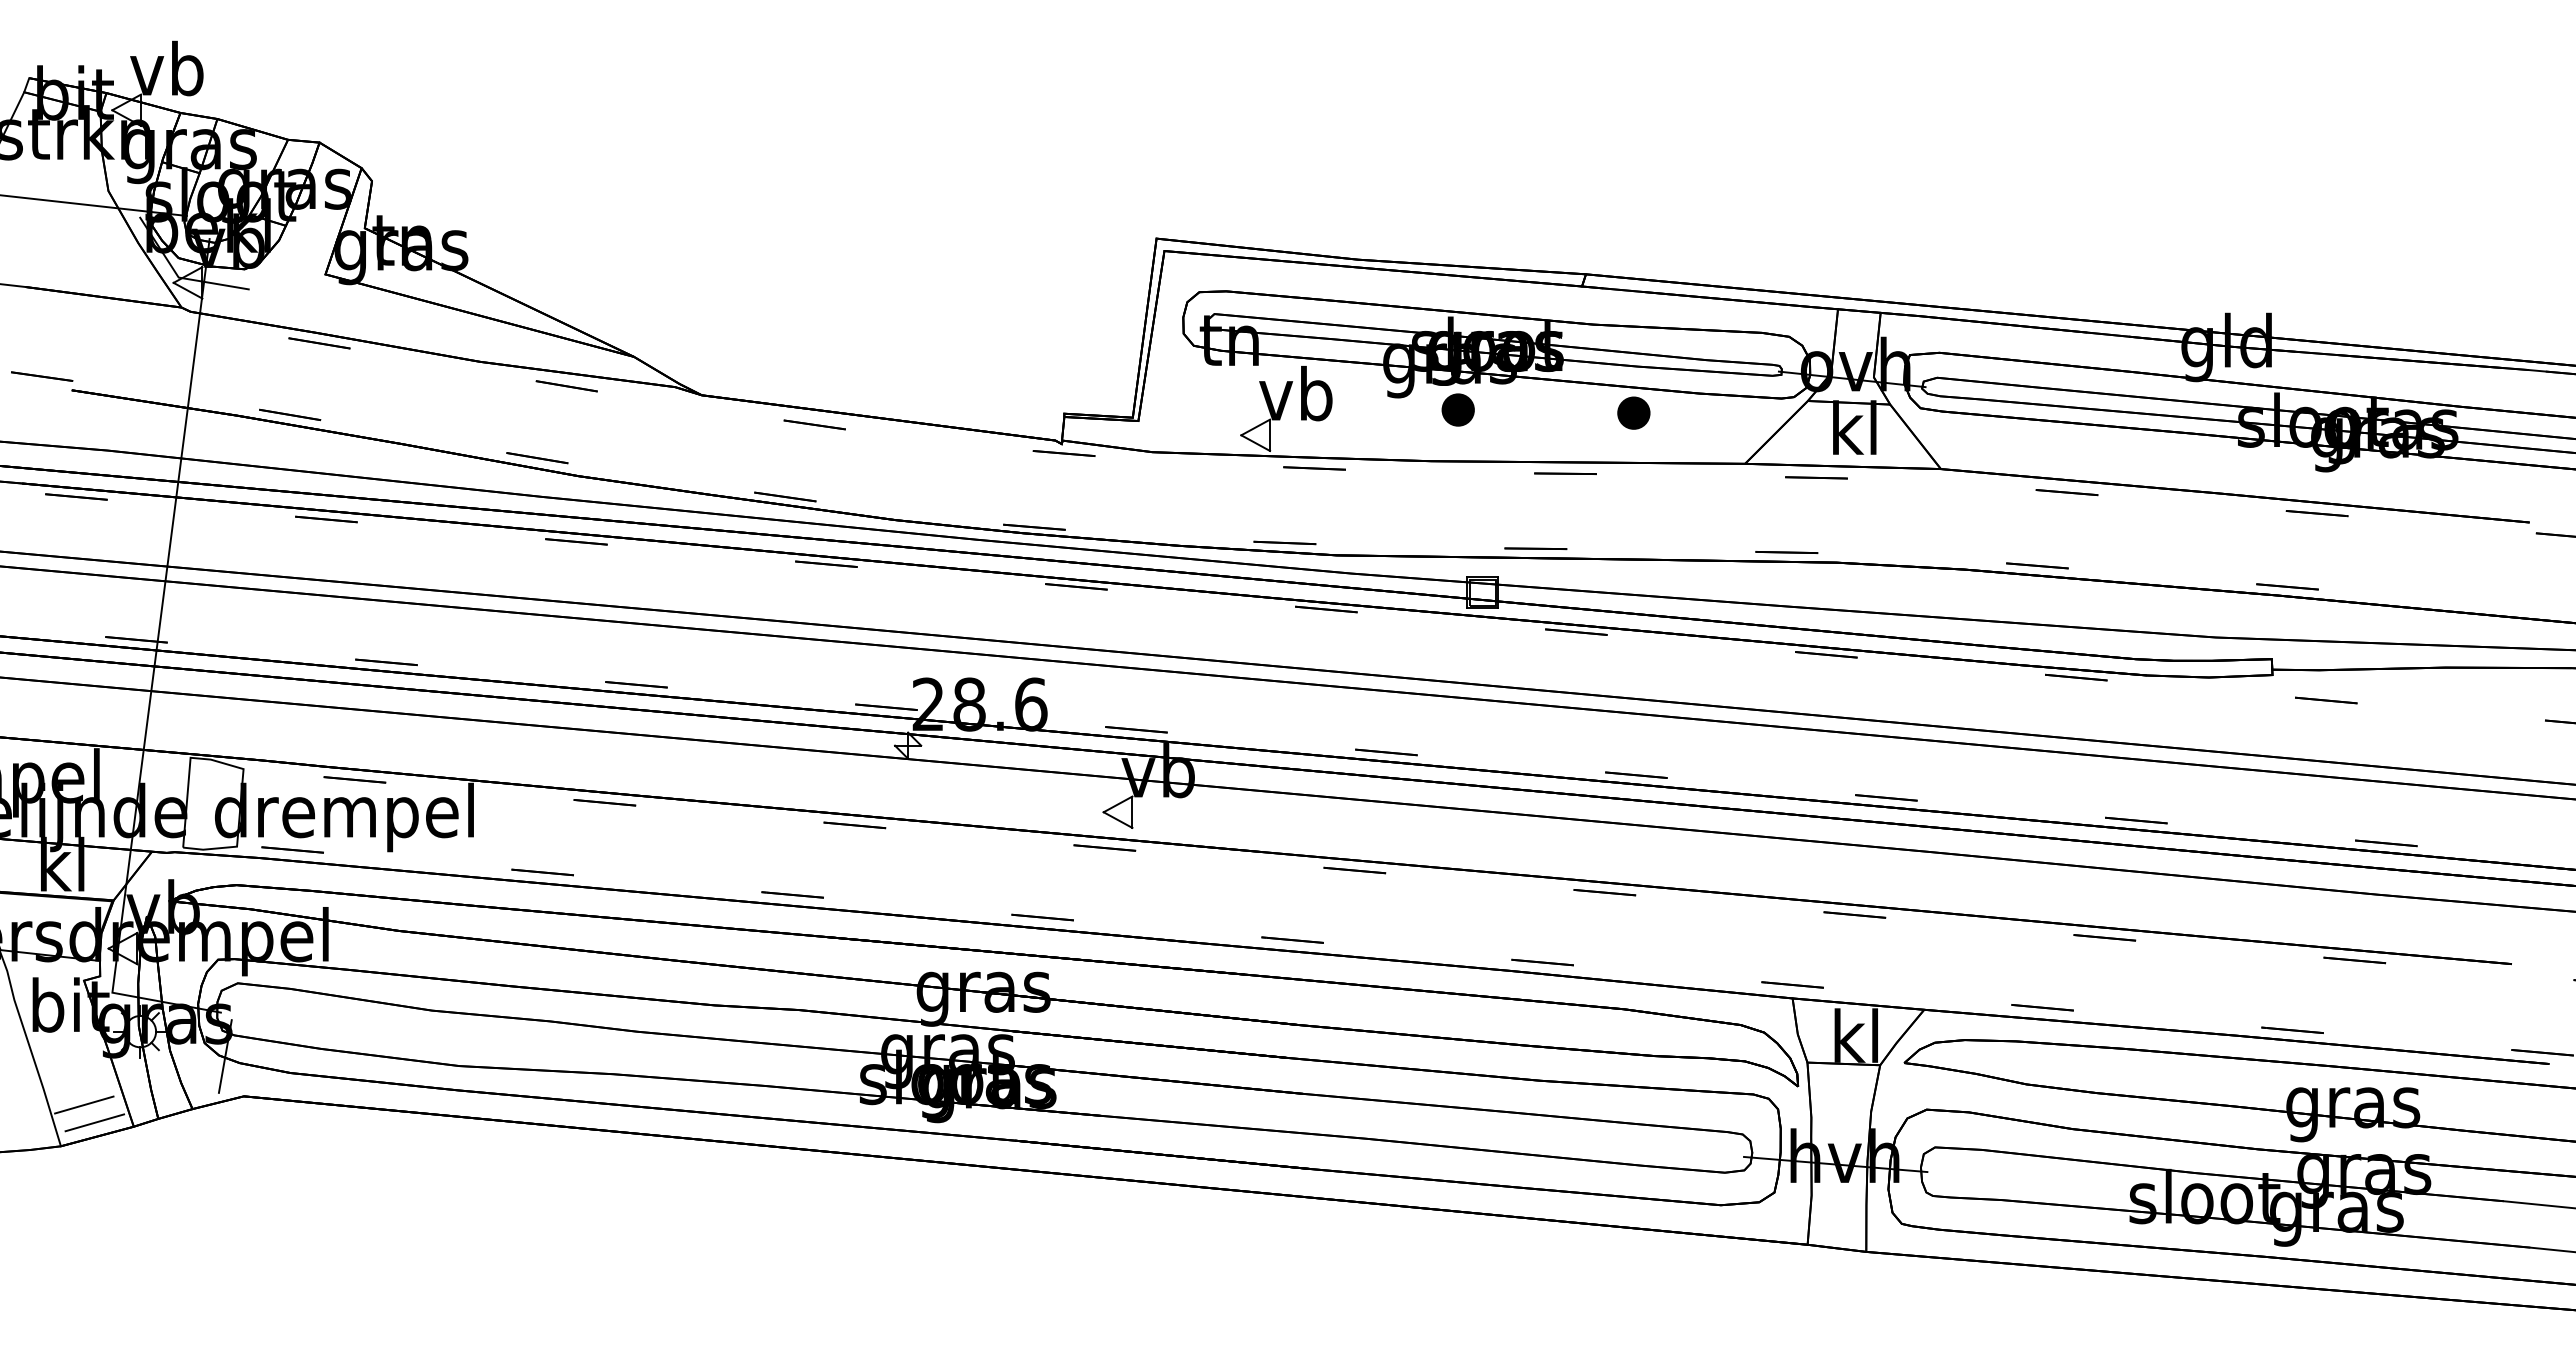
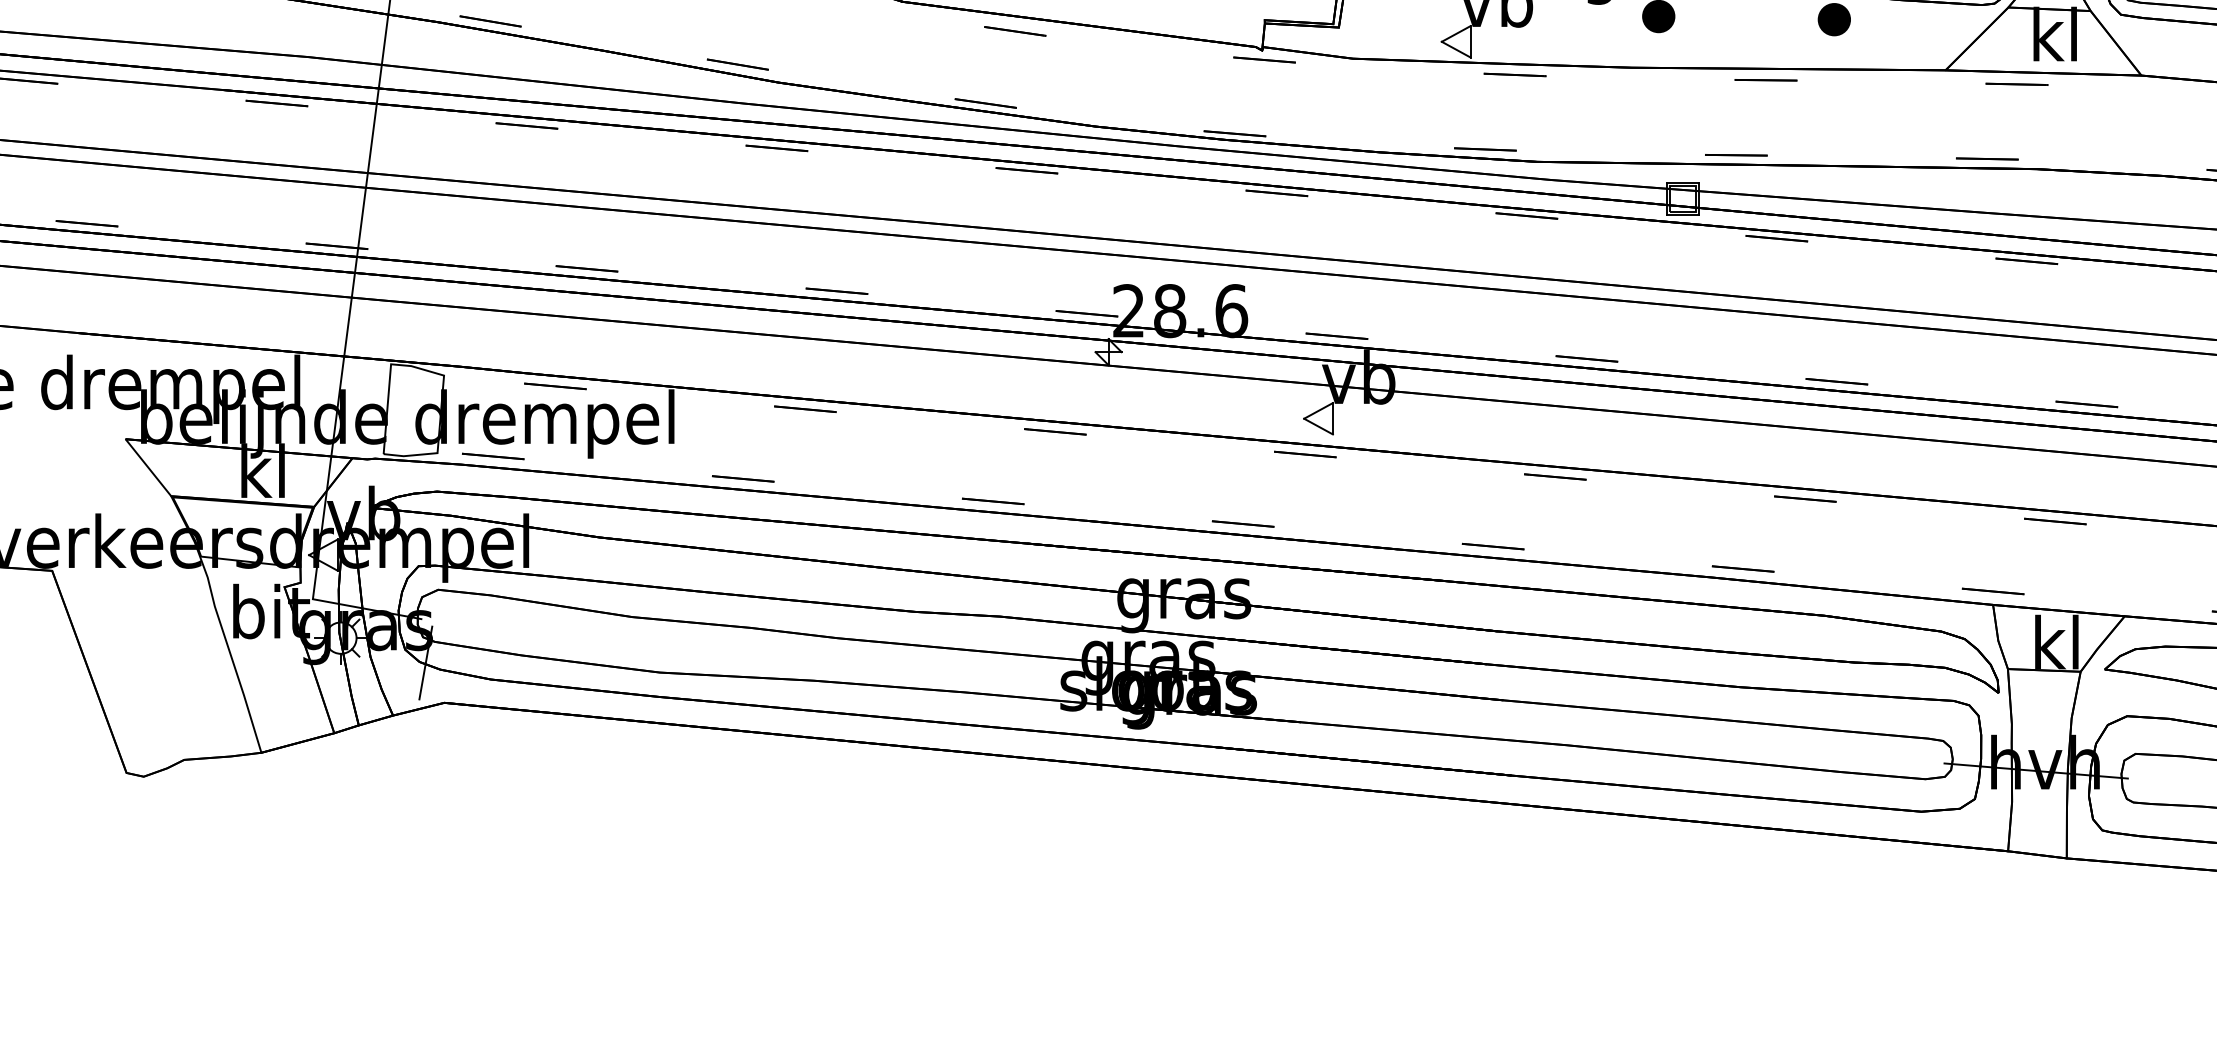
line: (86, 1103) -> (286, 710), removed
line: (92, 1123) -> (292, 730), removed

